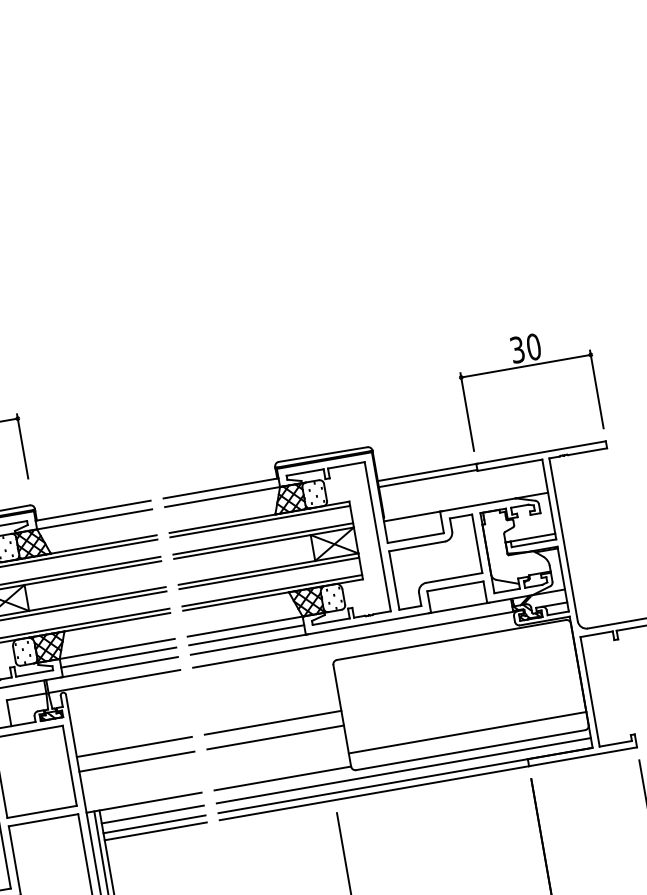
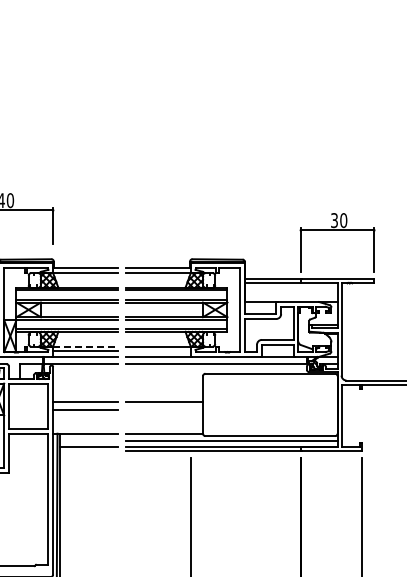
line: (245, 635) -> (157, 351), removed
line: (116, 648) -> (85, 346), solid -> dashed
line: (468, 733) -> (270, 426), removed
line: (275, 737) -> (164, 410), removed
line: (153, 815) -> (89, 441), removed
line: (155, 831) -> (89, 450), removed

